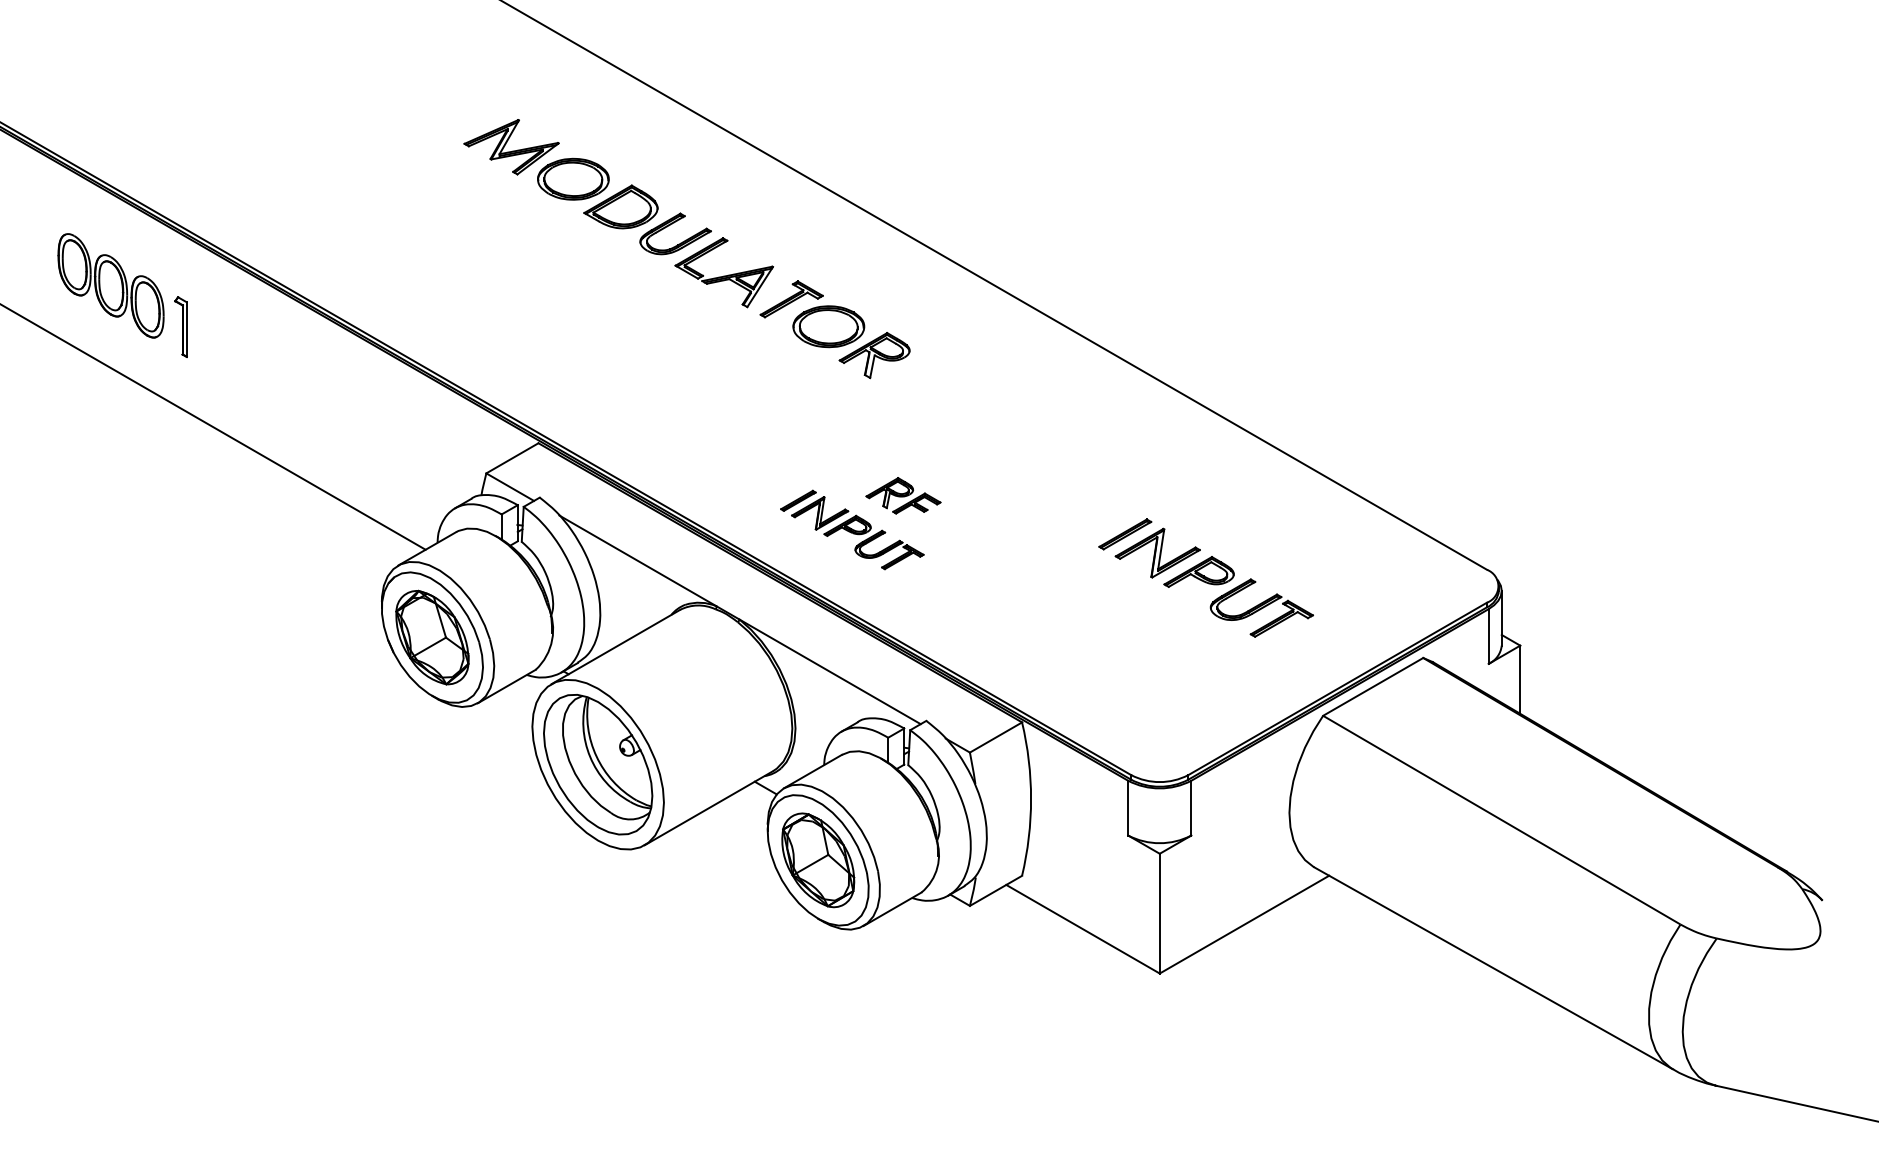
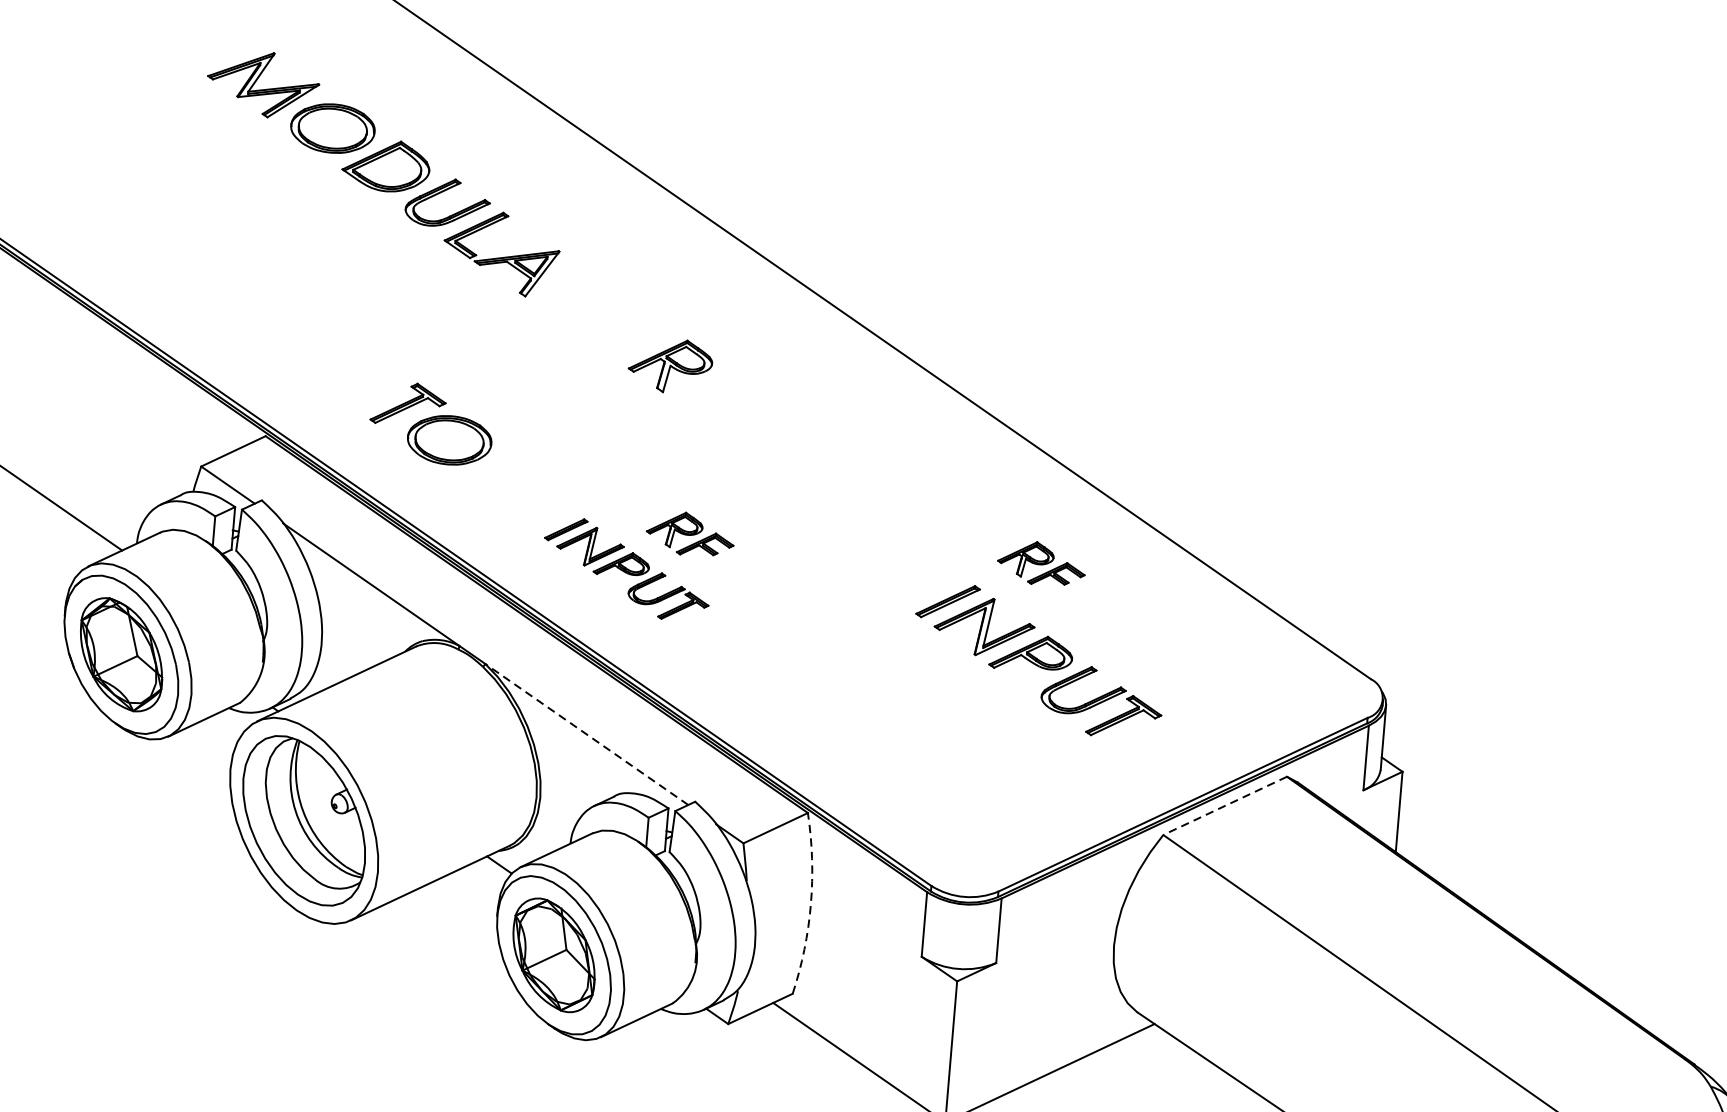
part: (812, 314) -> (431, 424), moved
part: (1201, 495) -> (1041, 563), added
line: (830, 671) -> (587, 734), solid -> dashed
line: (1373, 686) -> (1225, 805), solid -> dashed
arc: (1031, 799) -> (811, 904), solid -> dashed

